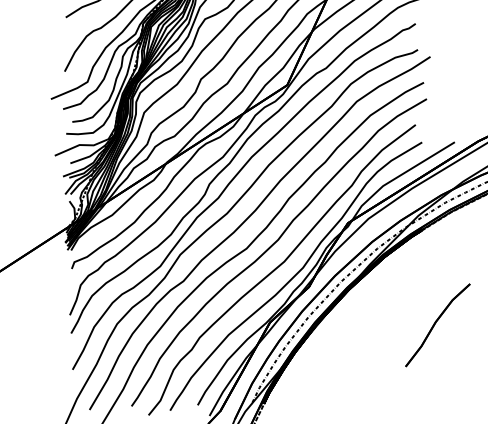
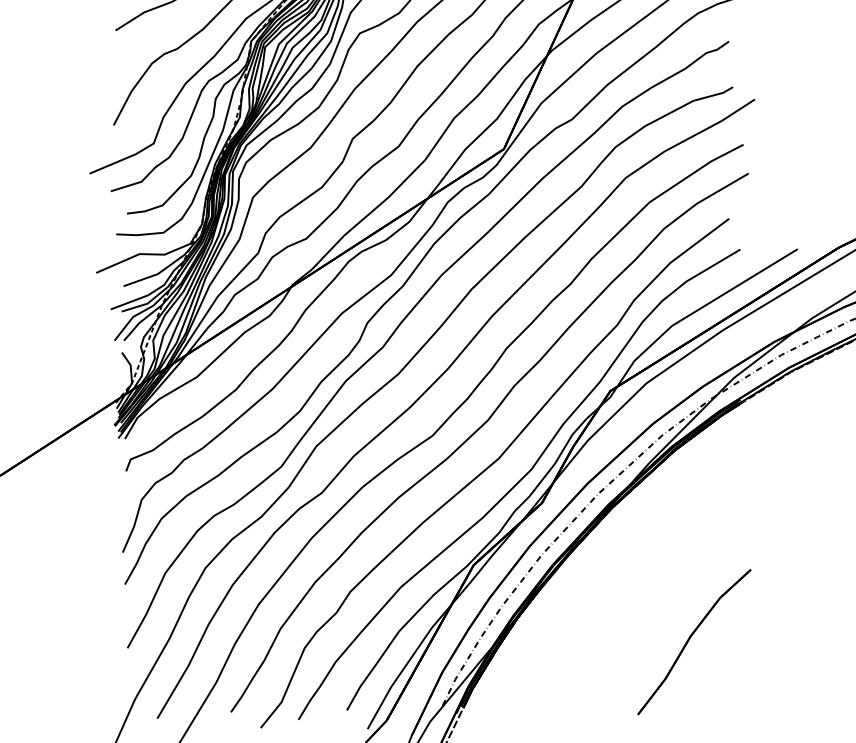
part: (437, 325) -> (693, 642), moved

